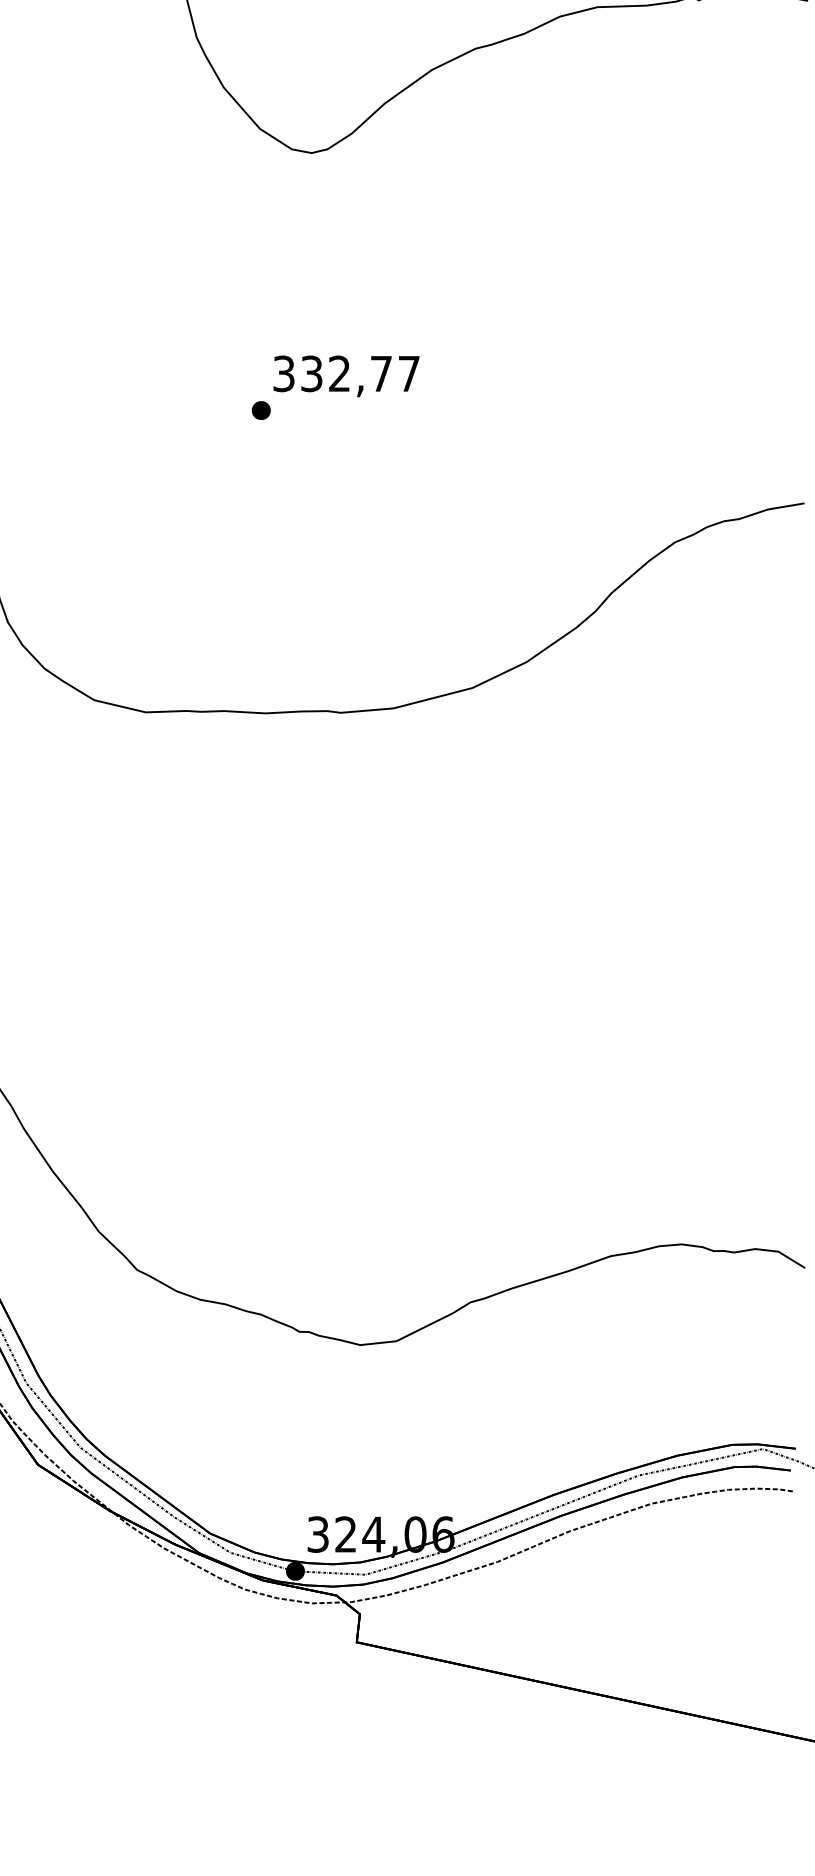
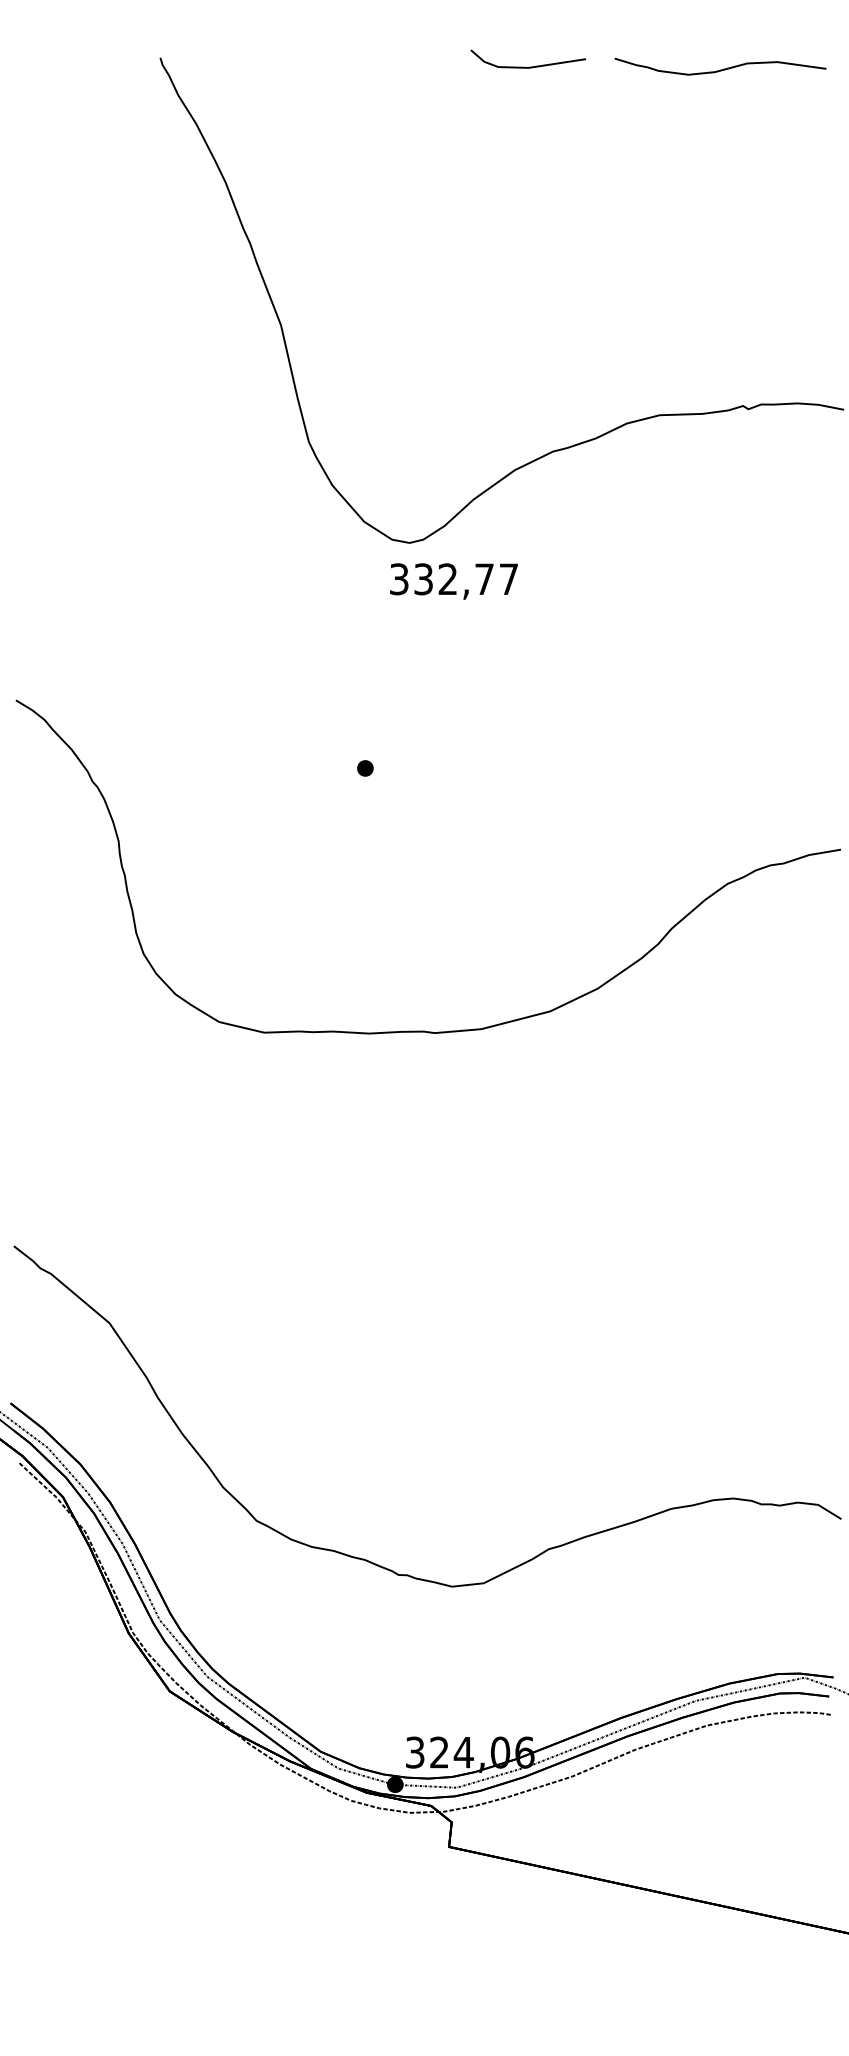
text: (345, 376) -> (453, 581), moved

